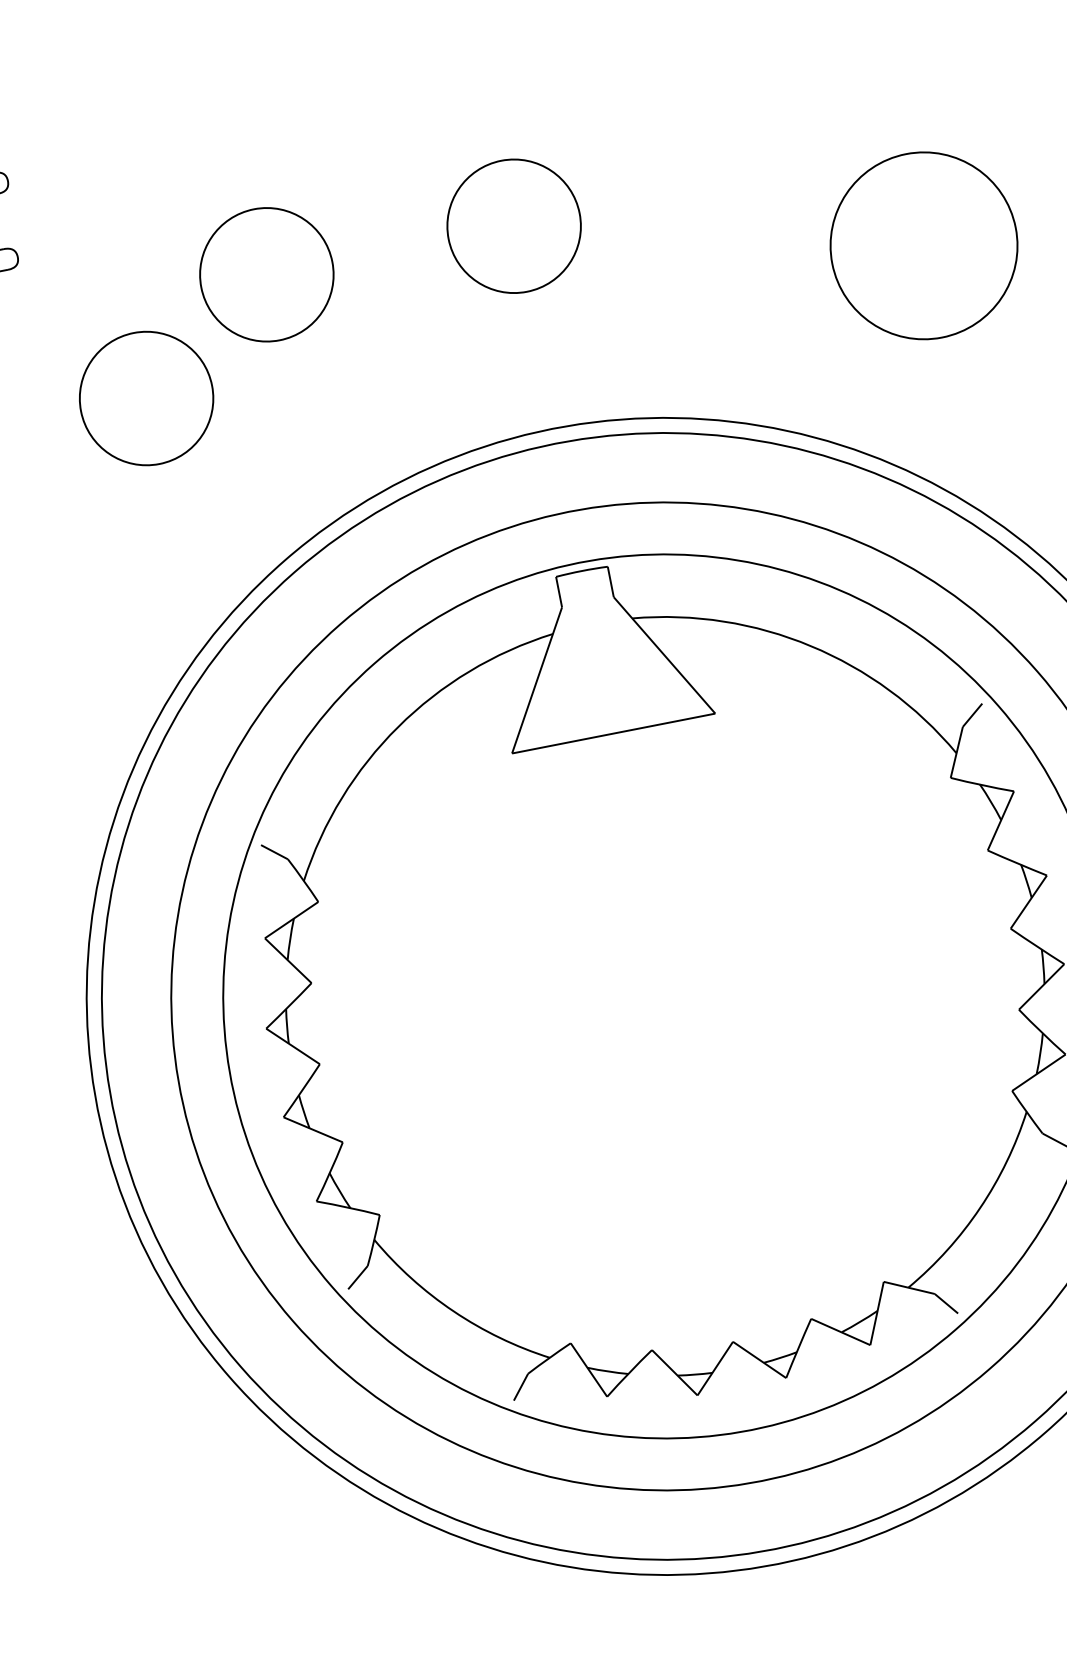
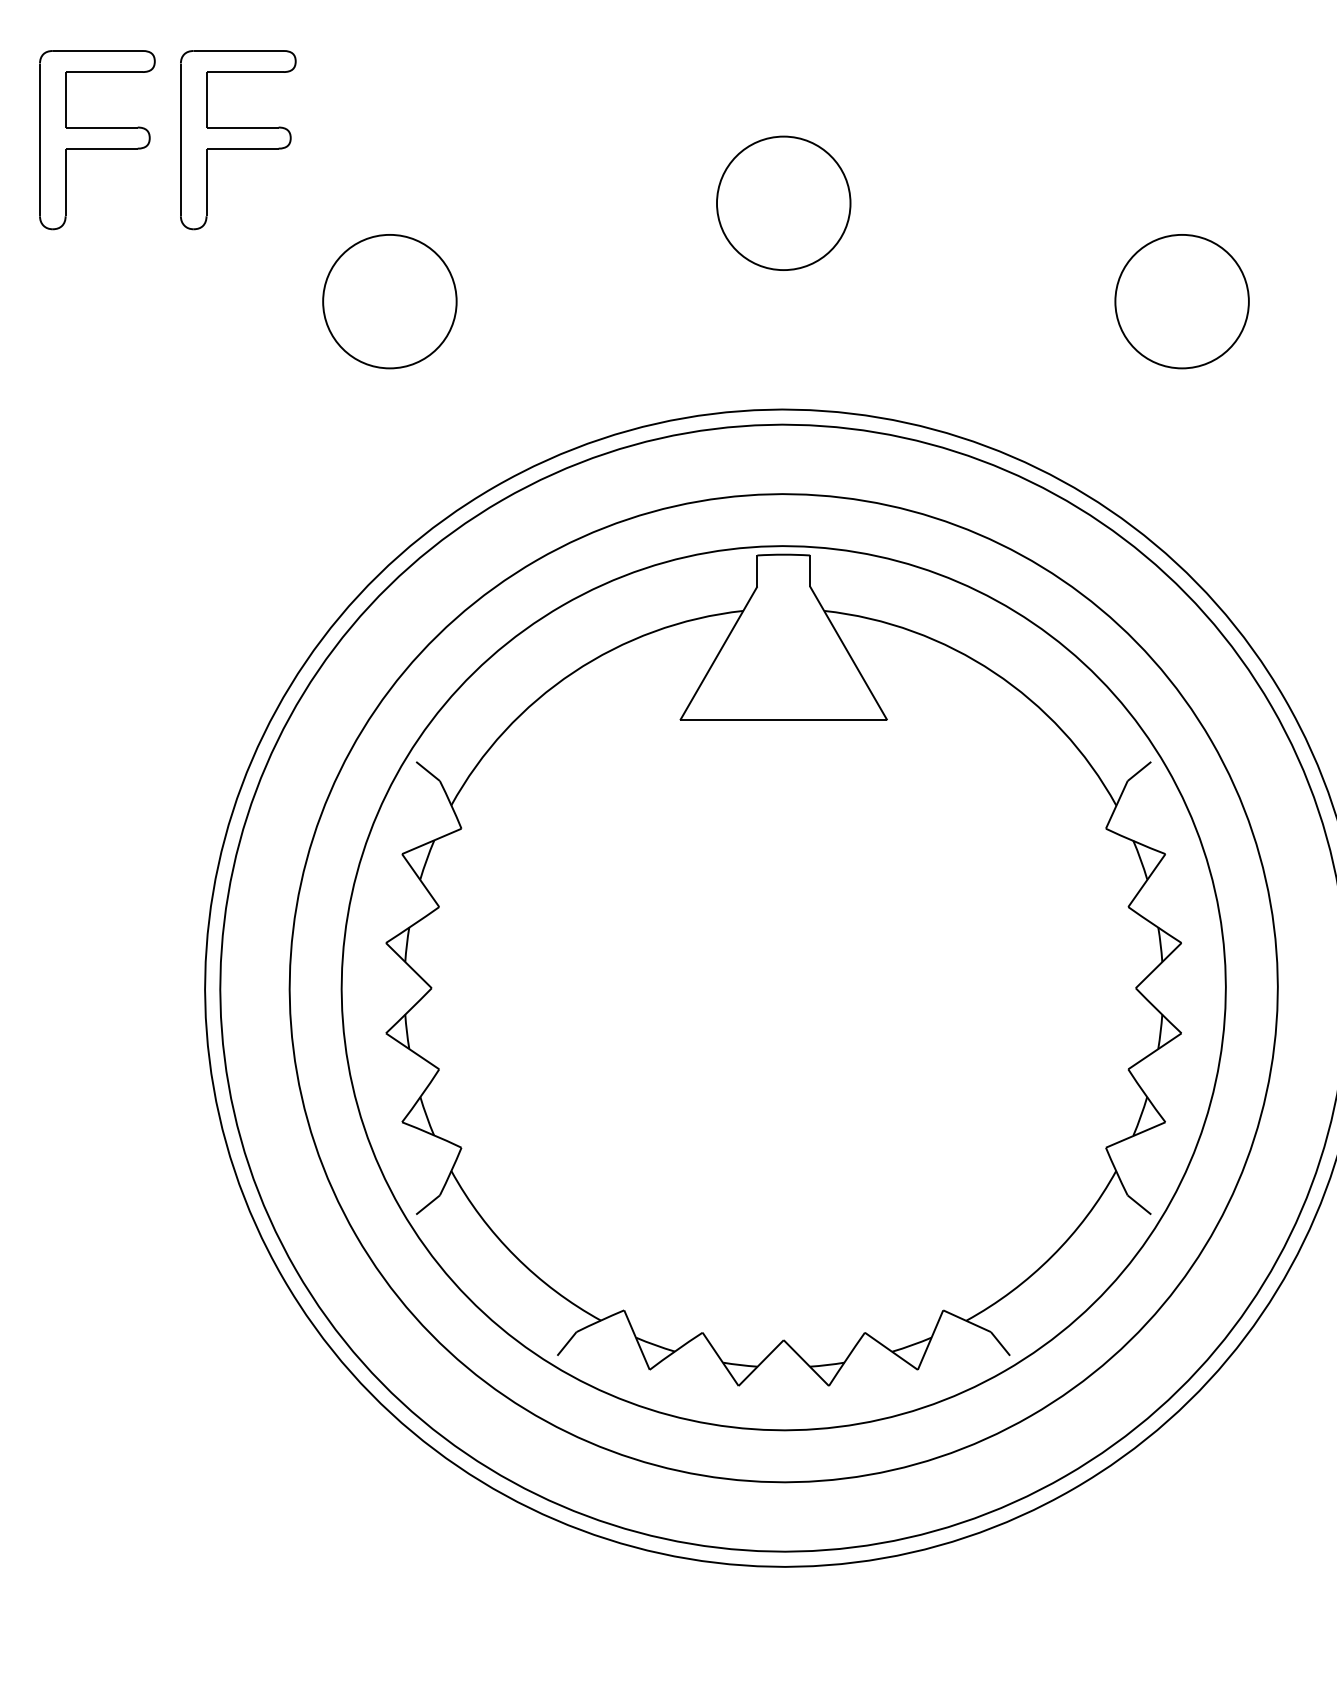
part: (923, 246) -> (1181, 301), size x0.71
part: (266, 273) -> (531, 202), removed

